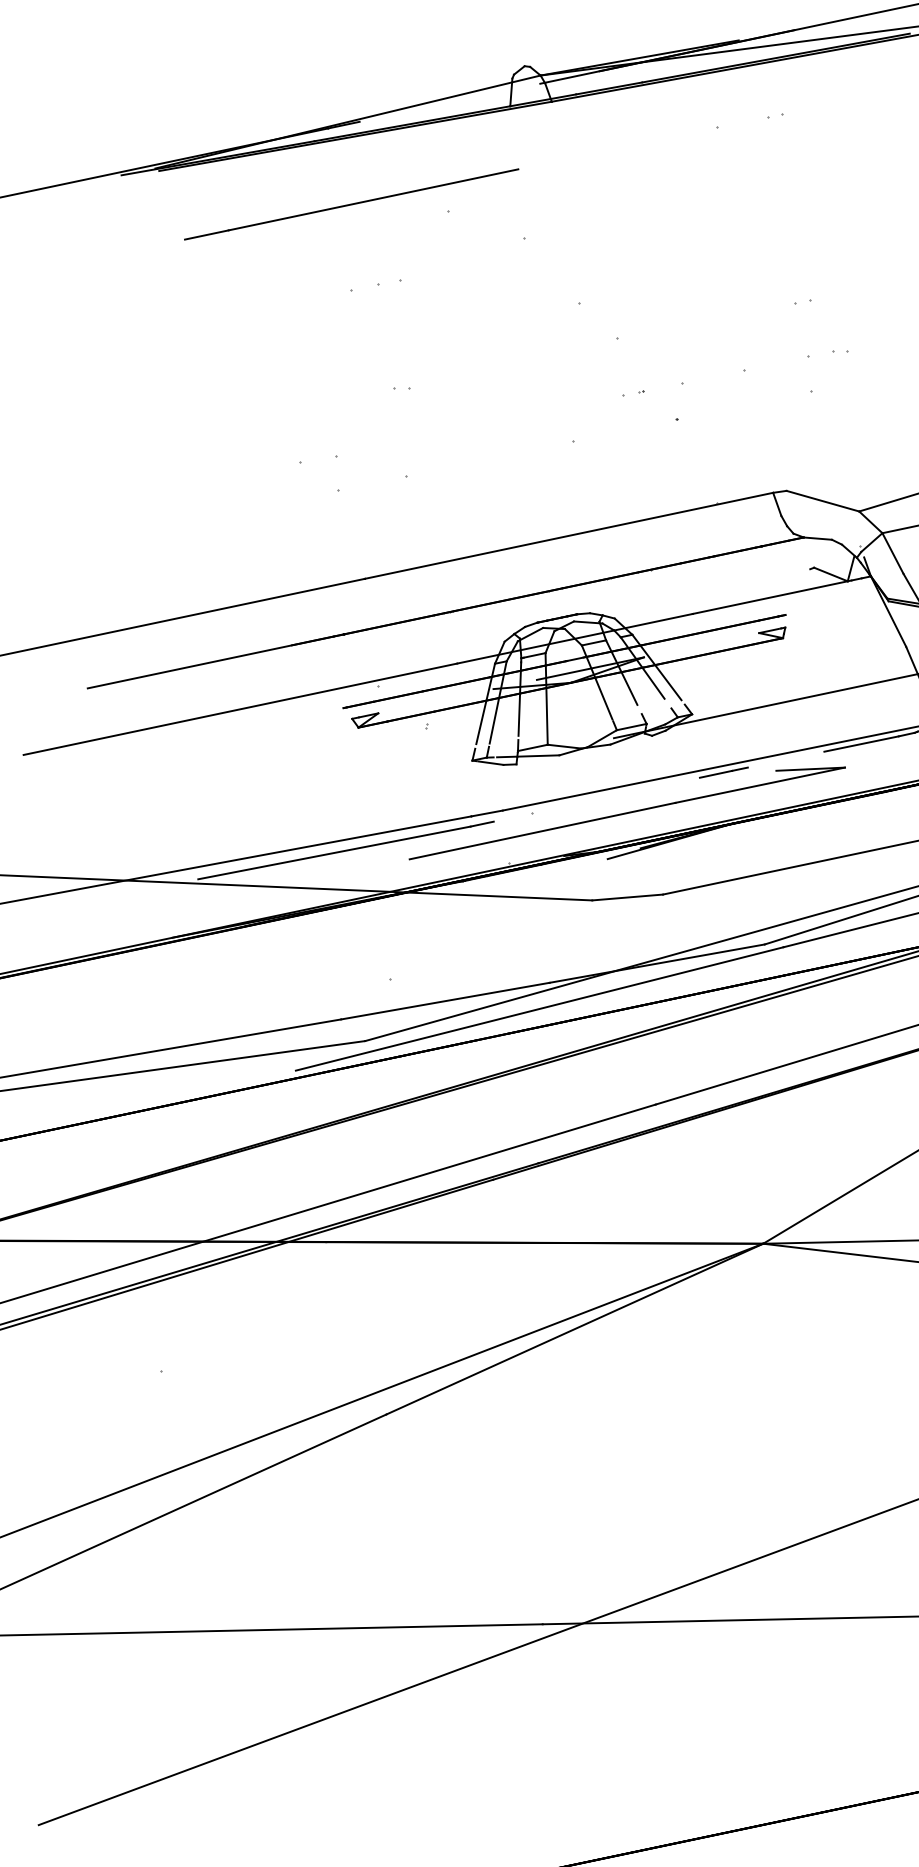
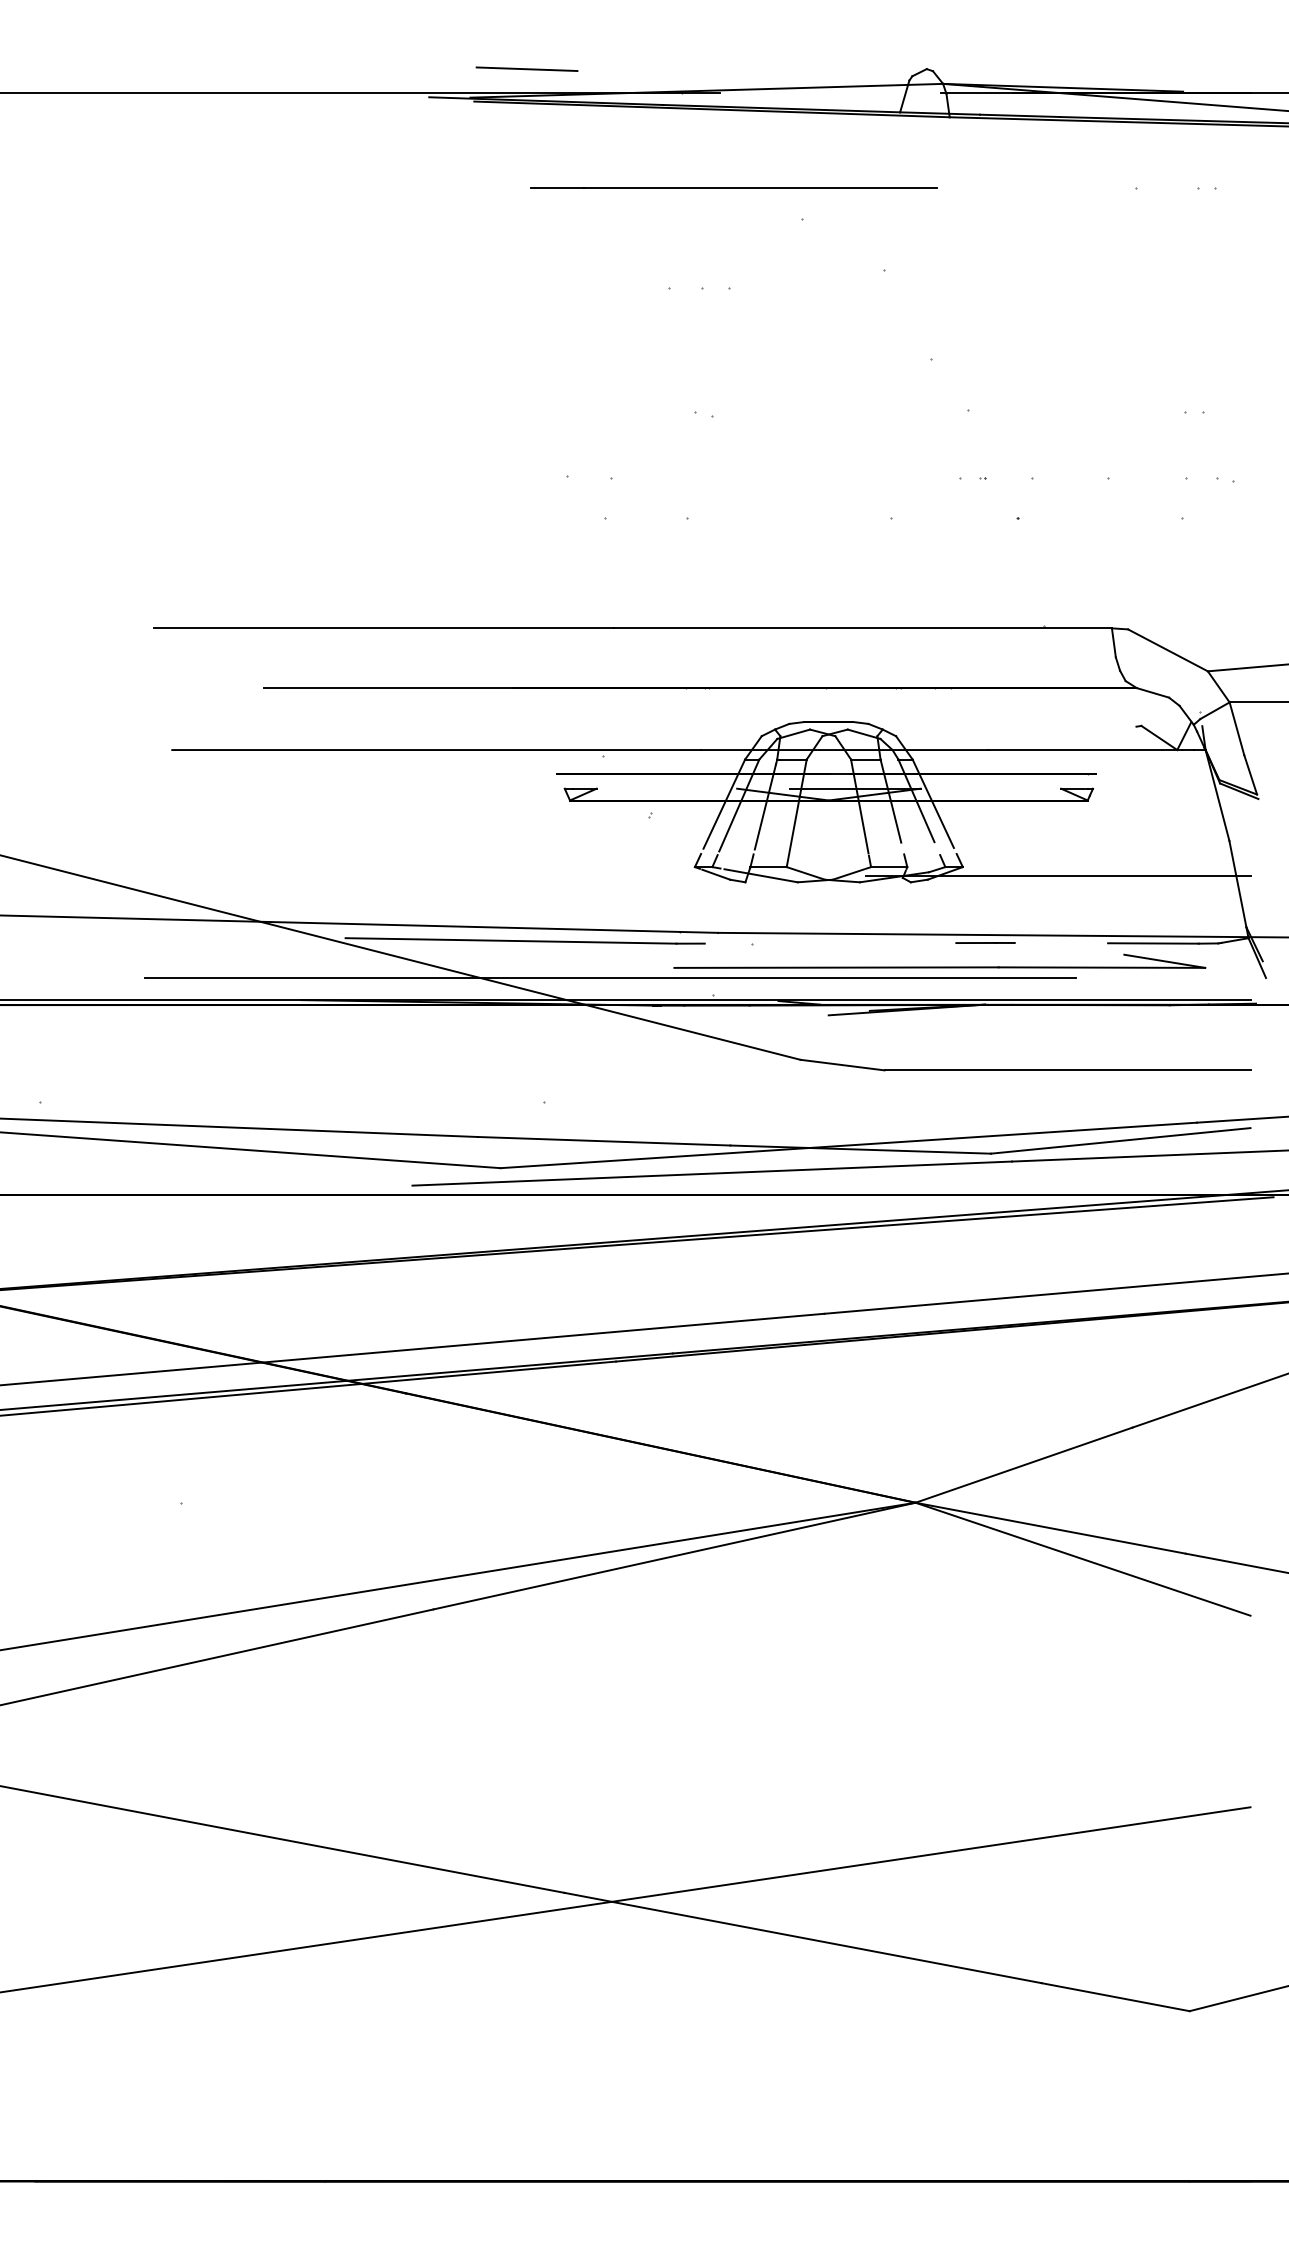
line: (196, 135) -> (526, 69), added
line: (351, 204) -> (733, 187), moved
part: (625, 807) -> (939, 960), moved
line: (421, 866) -> (609, 978), added

